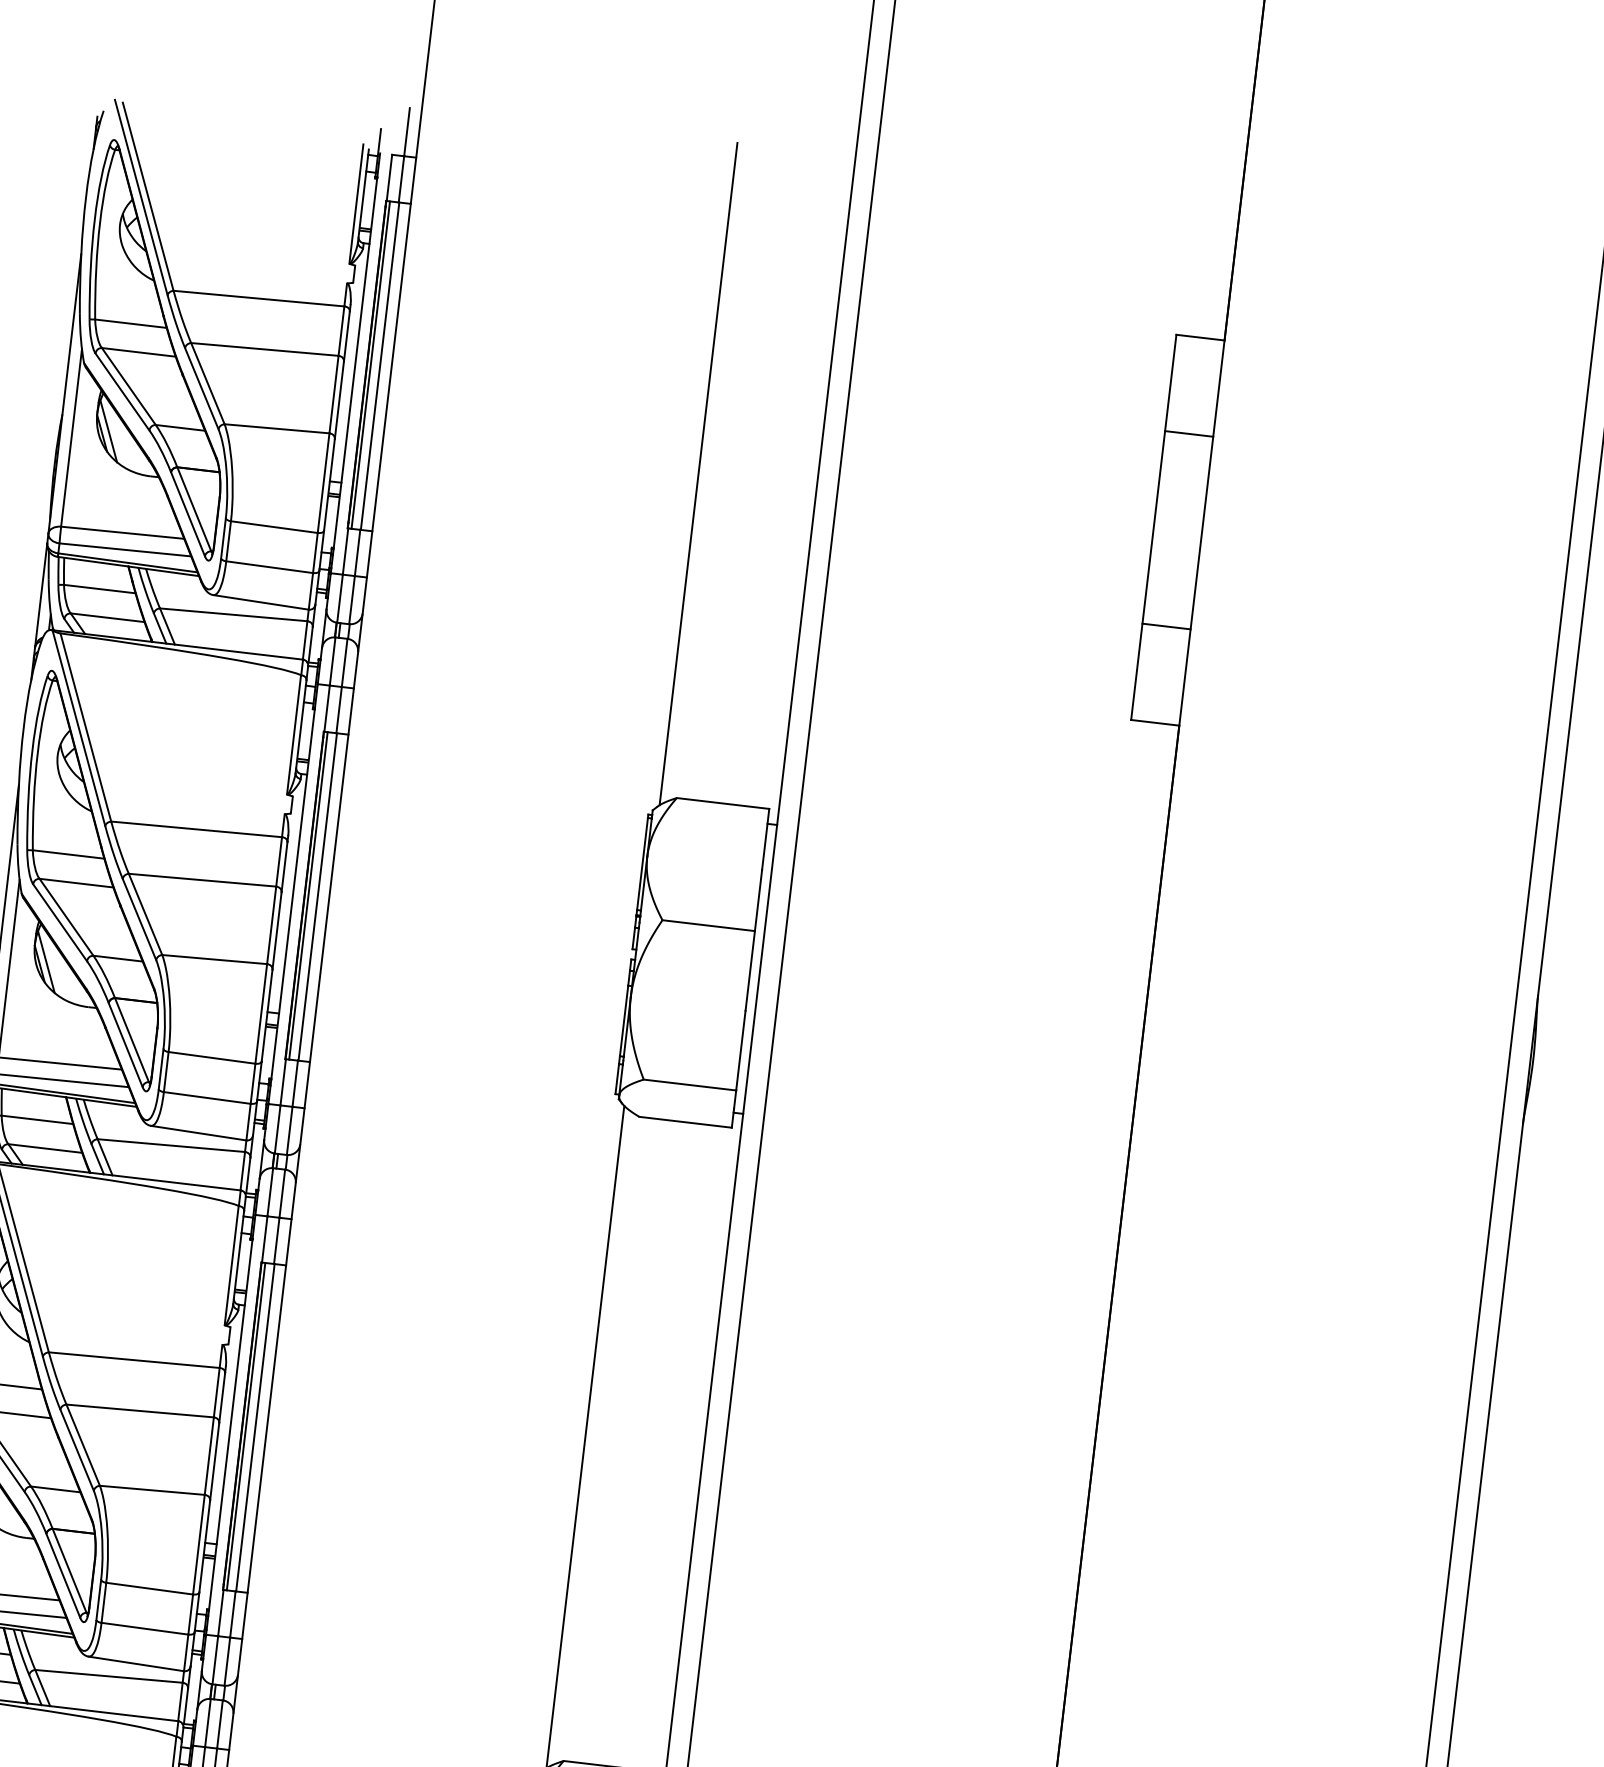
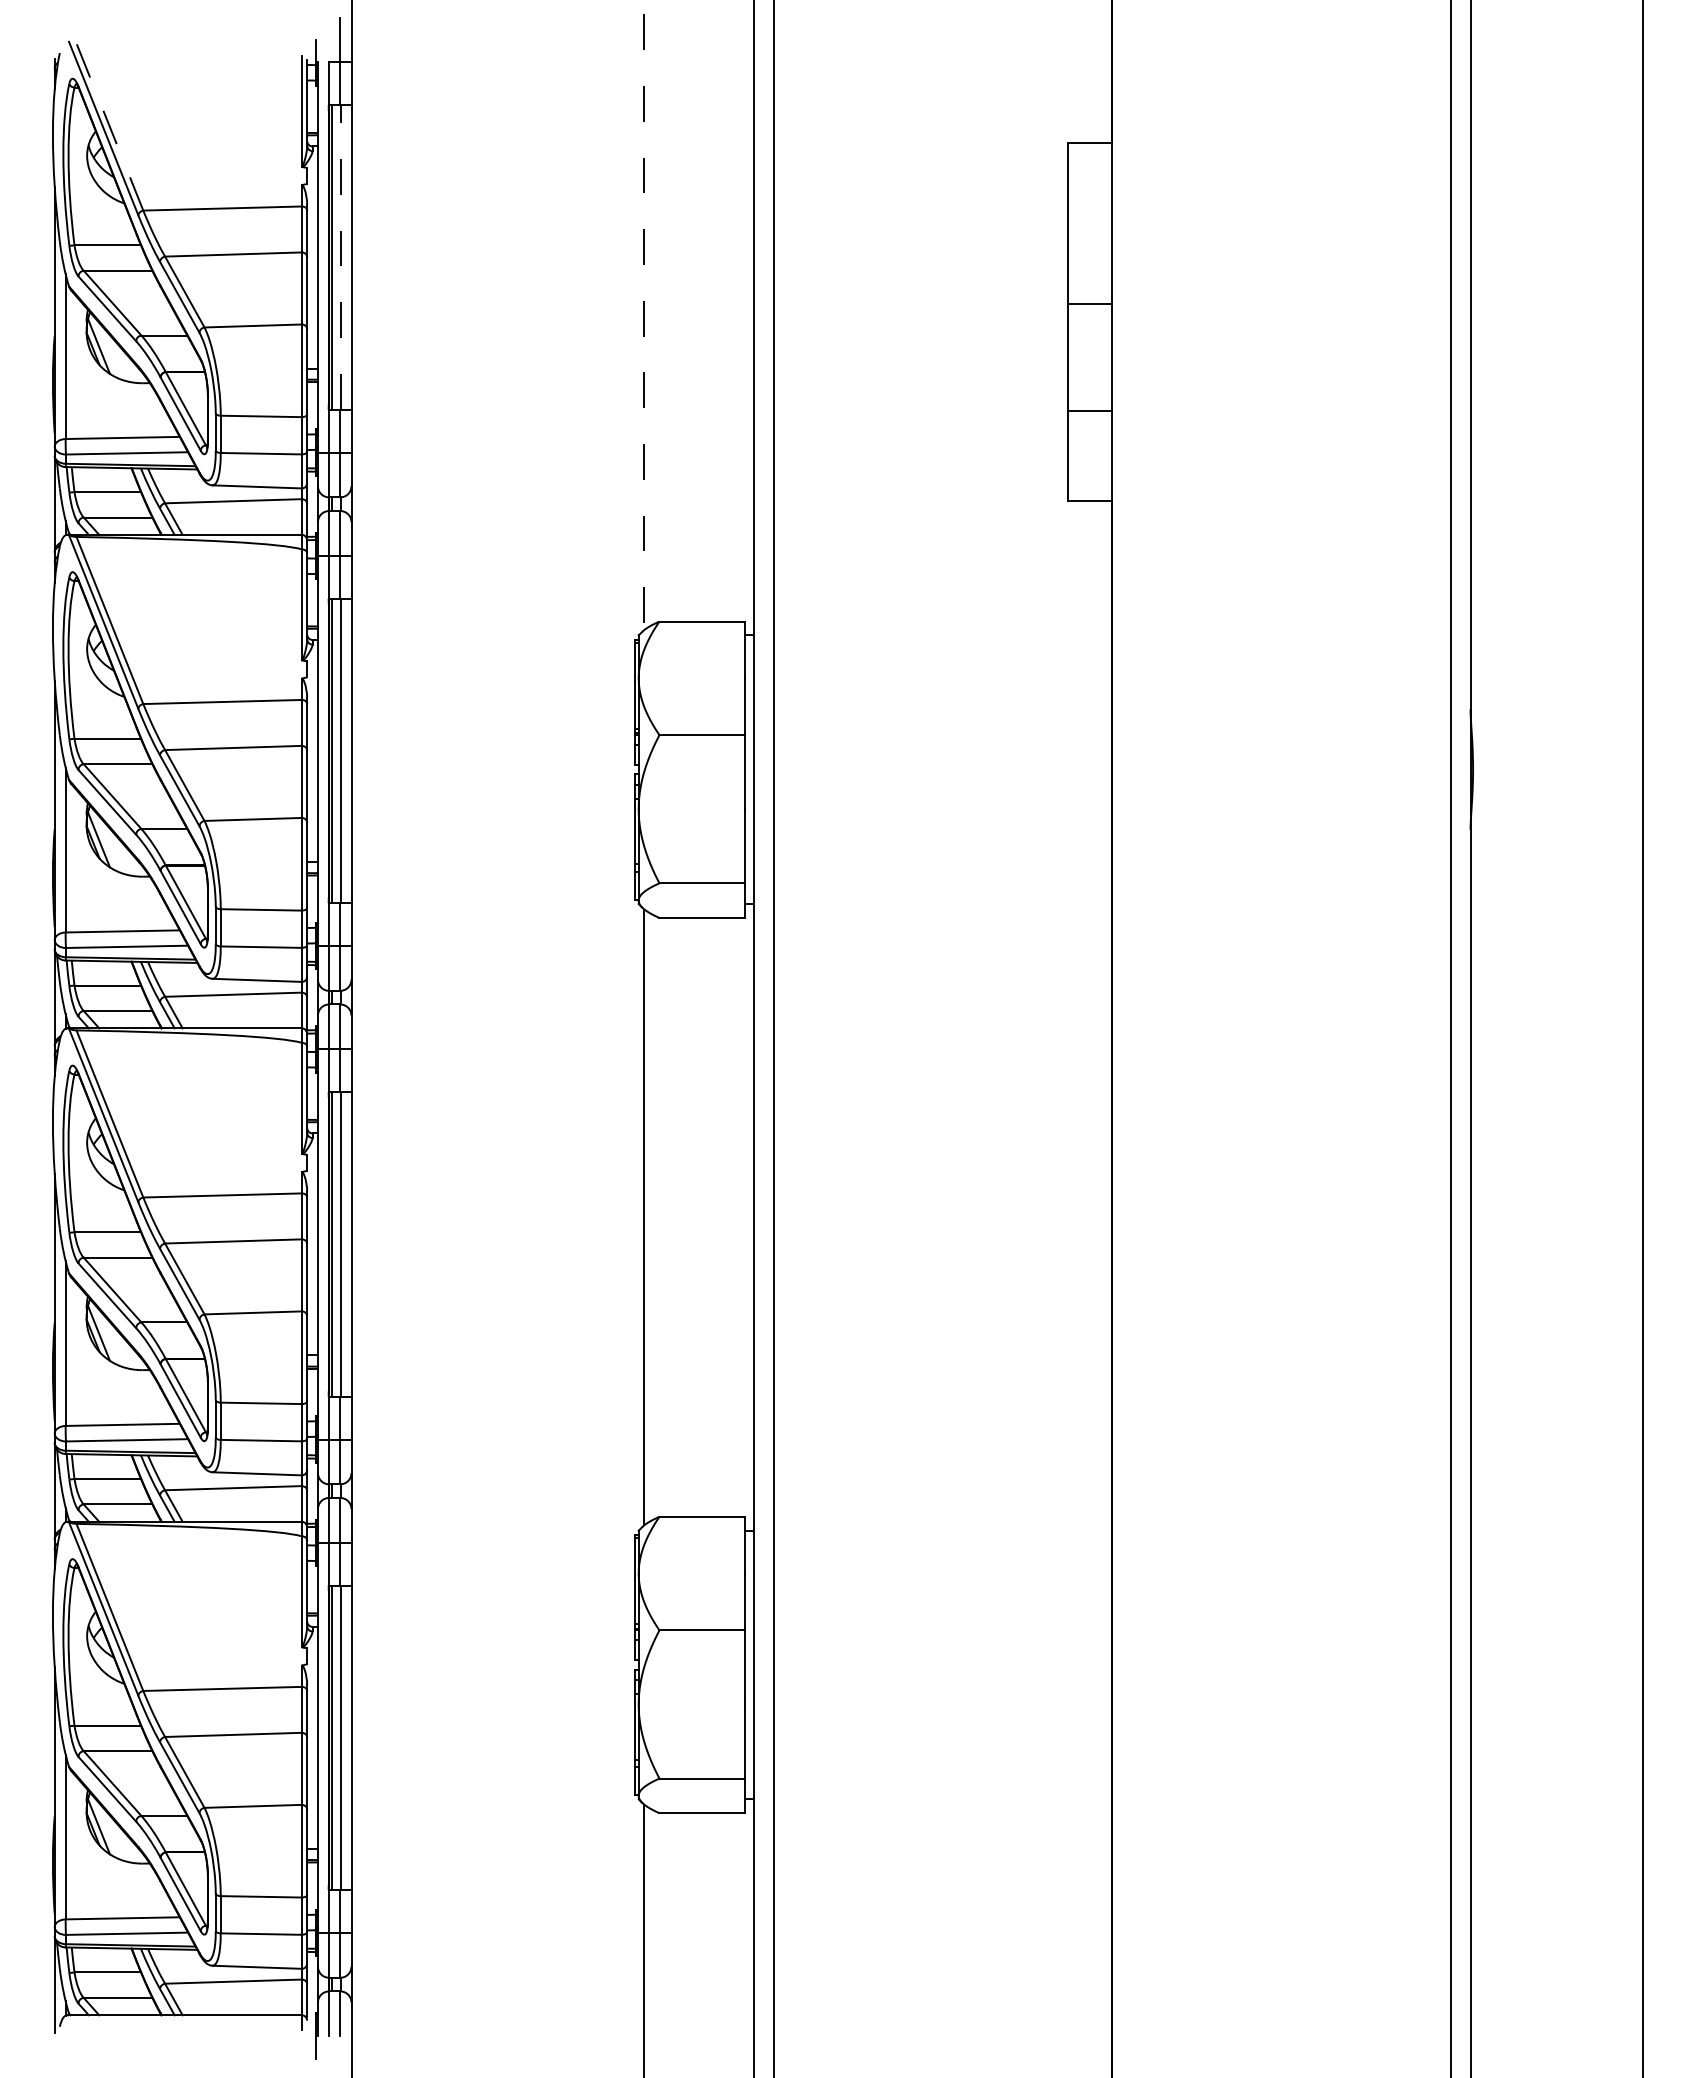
line: (147, 197) -> (109, 127), solid -> dashed
line: (379, 366) -> (340, 257), solid -> dashed
line: (1188, 433) -> (1089, 304), moved
line: (698, 474) -> (644, 322), solid -> dashed

